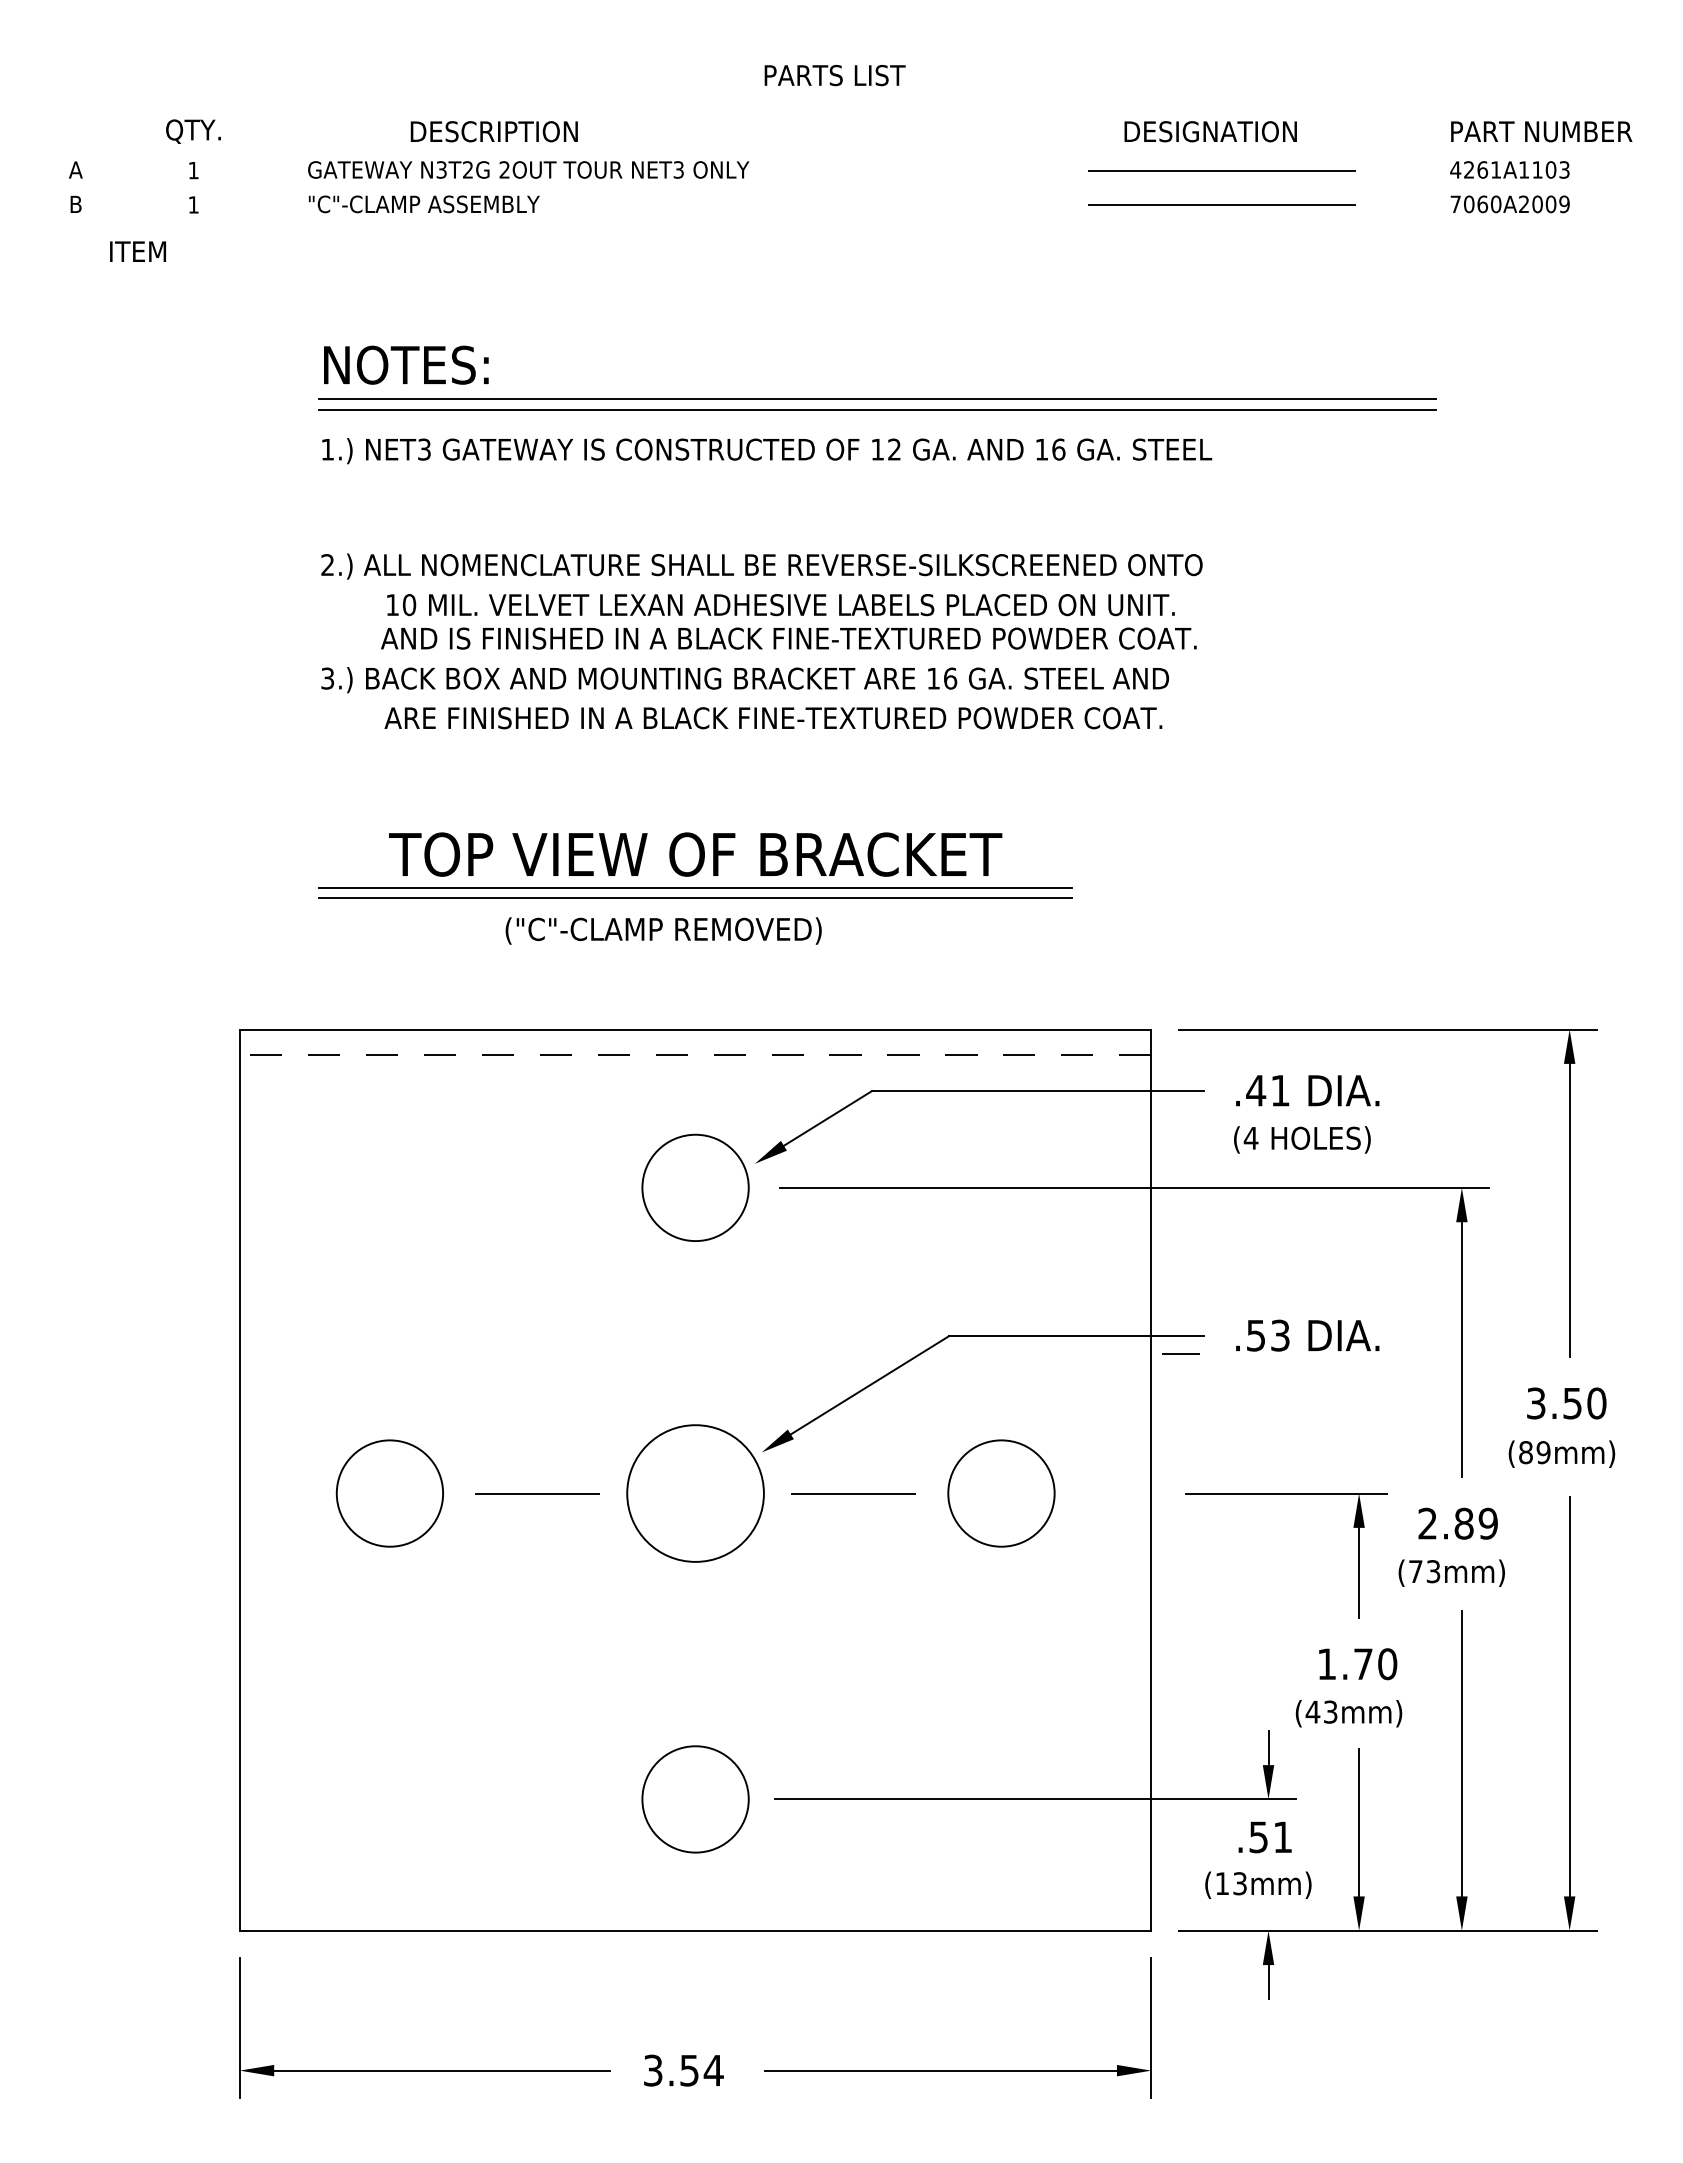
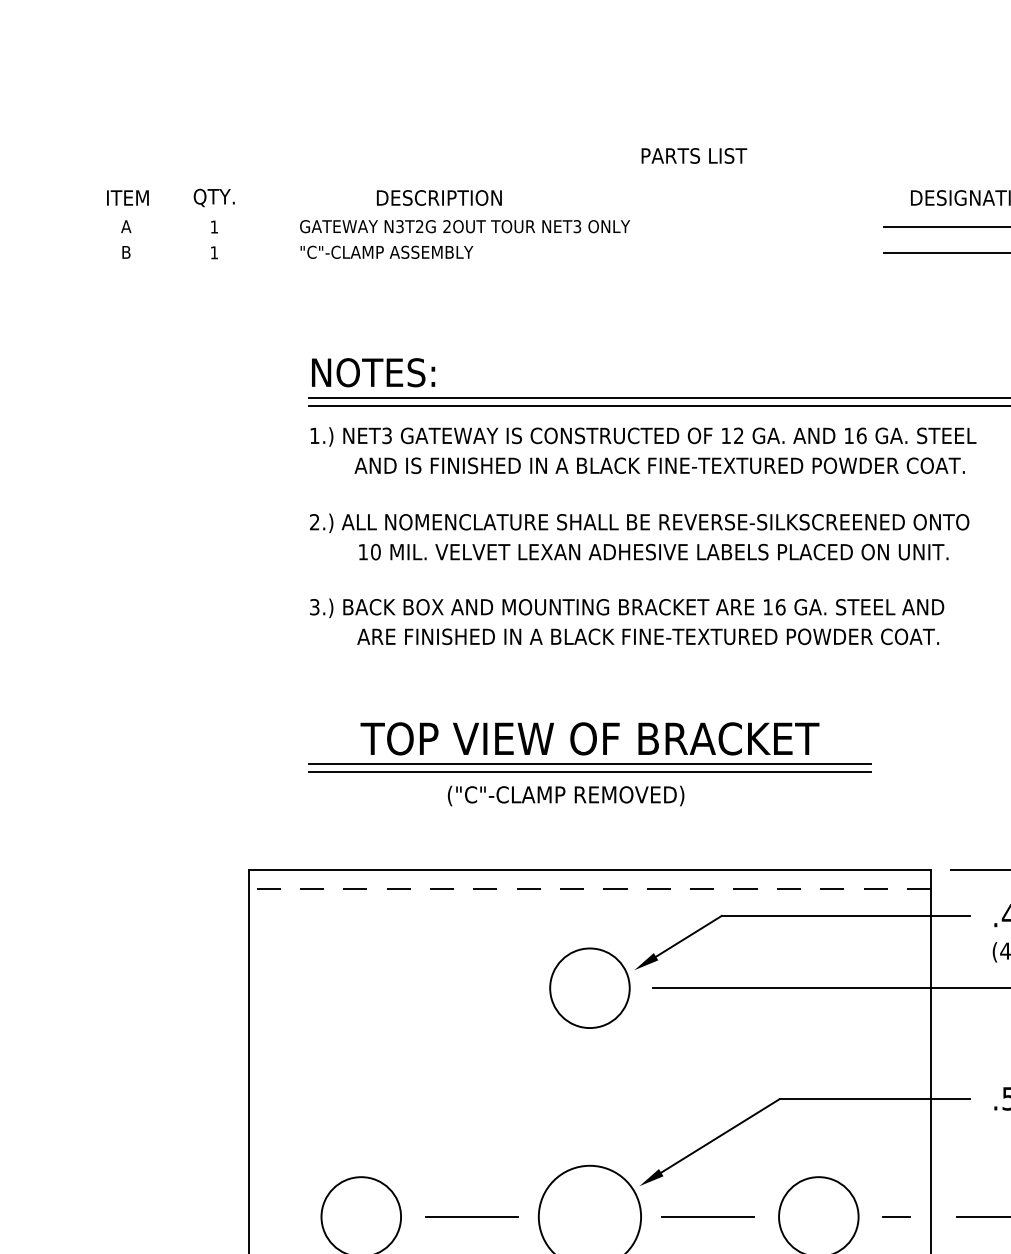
text: (137, 251) -> (127, 197), moved
text: (788, 638) -> (659, 465), moved
line: (1180, 1353) -> (896, 1216), moved

